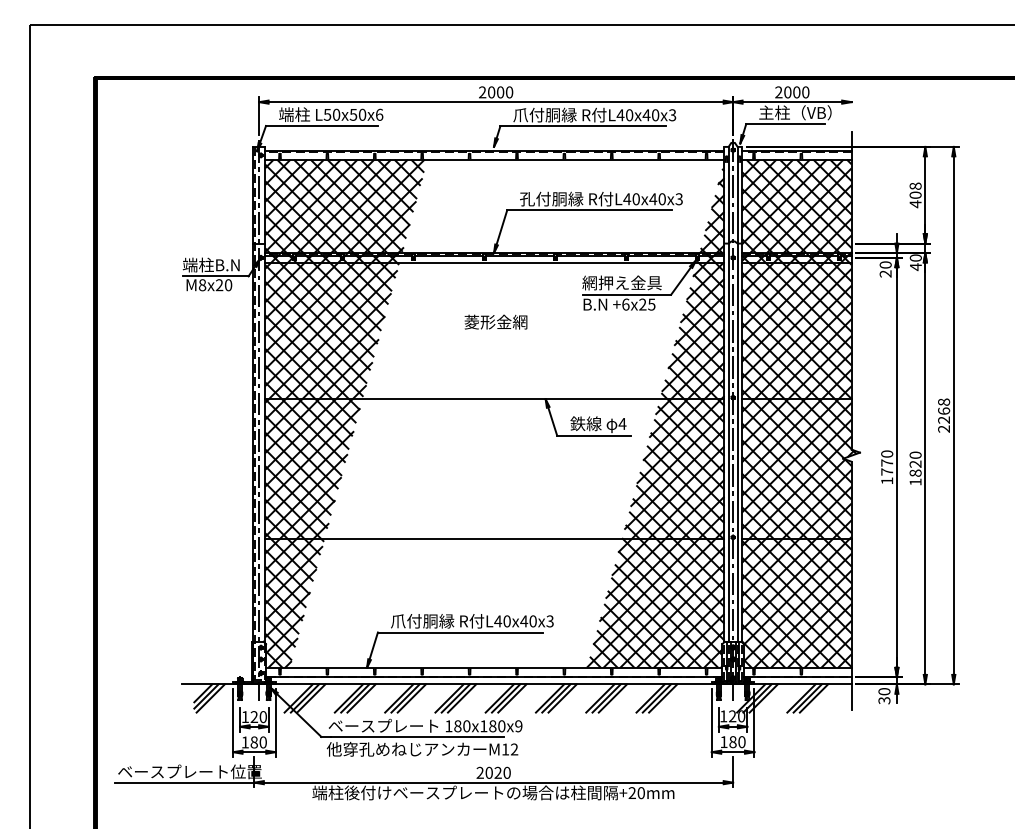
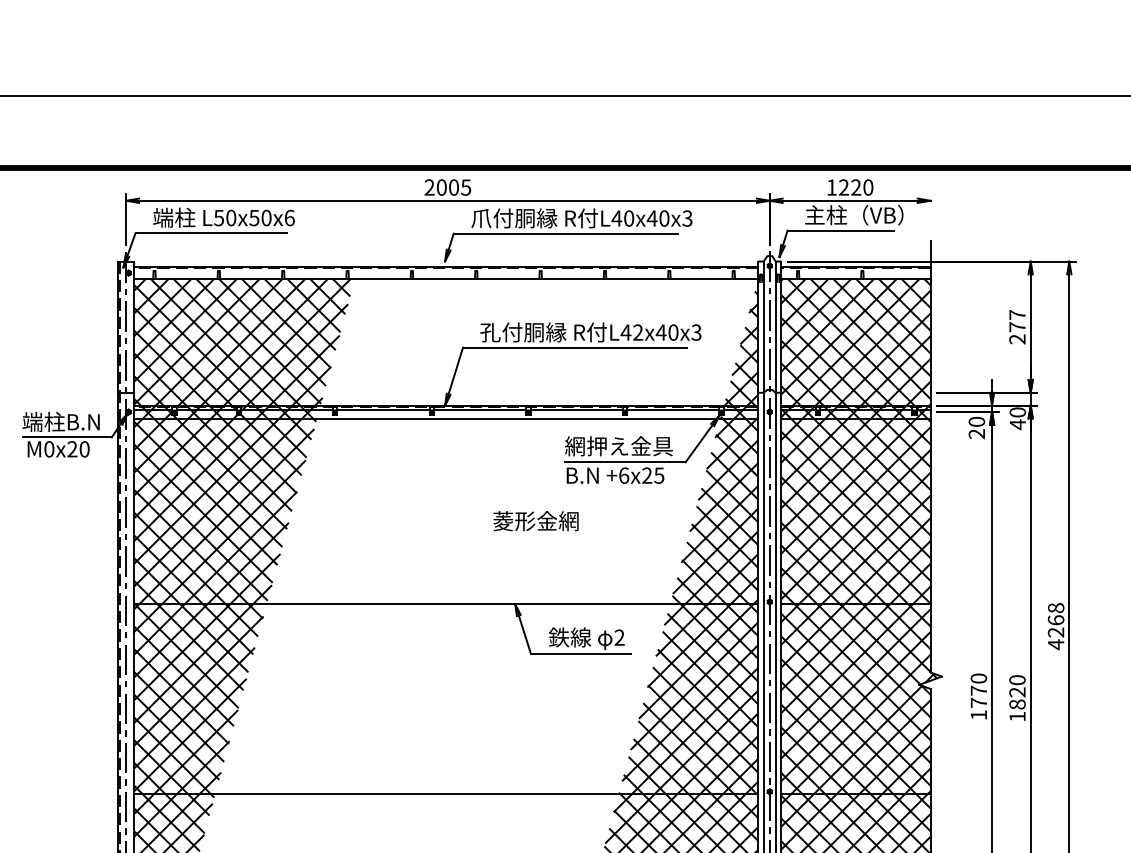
text: (509, 92) -> (466, 187), 2000 -> 2005
text: (787, 92) -> (843, 187), 2000 -> 1220
text: (915, 195) -> (1017, 327), 408 -> 277
text: (635, 199) -> (637, 332), L40x40x3 -> L42x40x3
text: (202, 284) -> (49, 448), M8x20 -> M0x20
text: (495, 321) -> (535, 520), moved
text: (622, 423) -> (619, 637), 4 -> 2
text: (943, 429) -> (1055, 645), 2268 -> 4268

